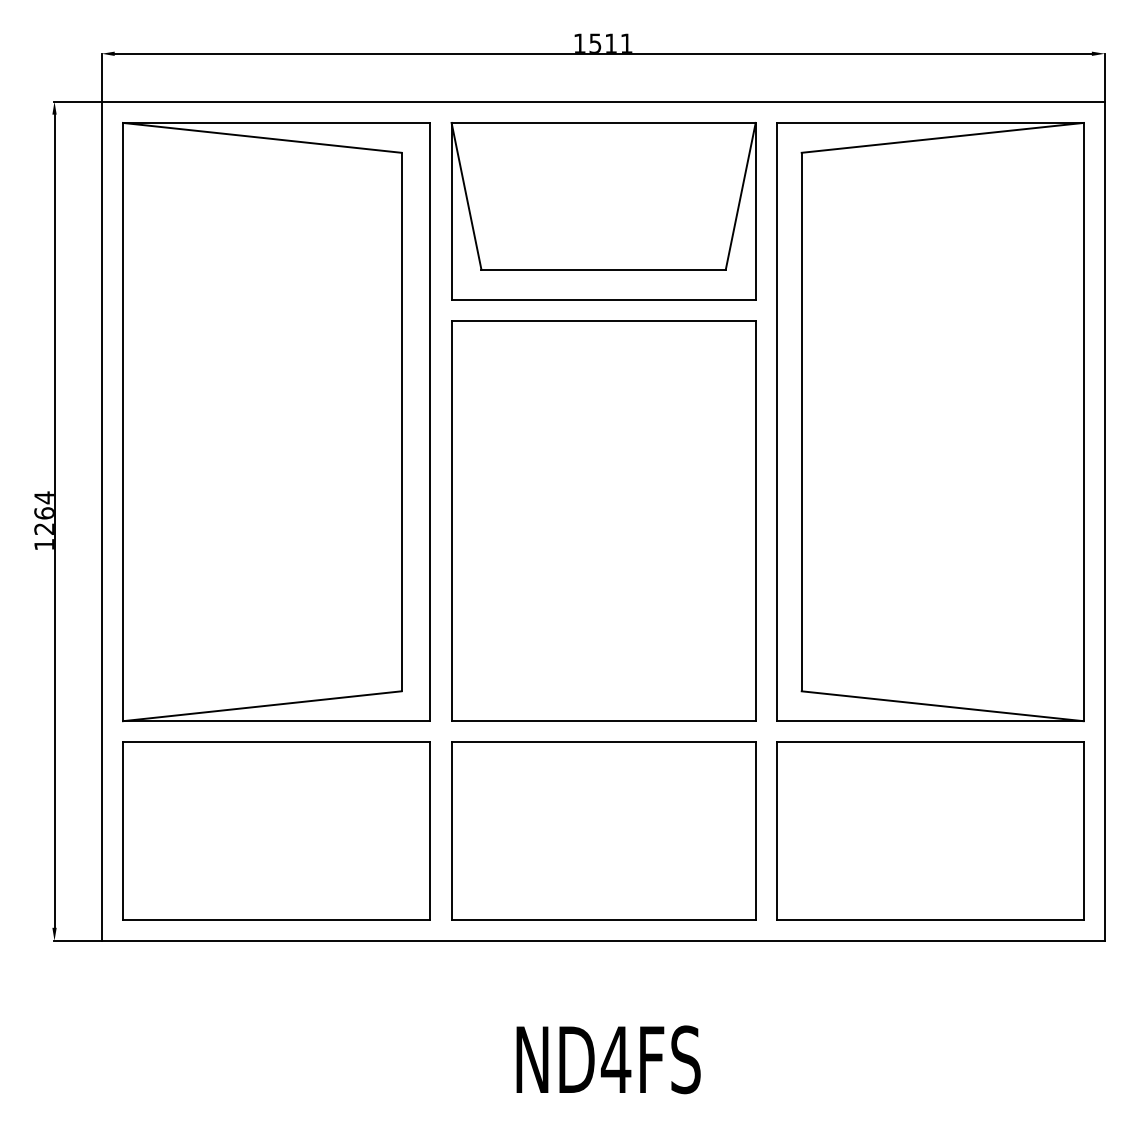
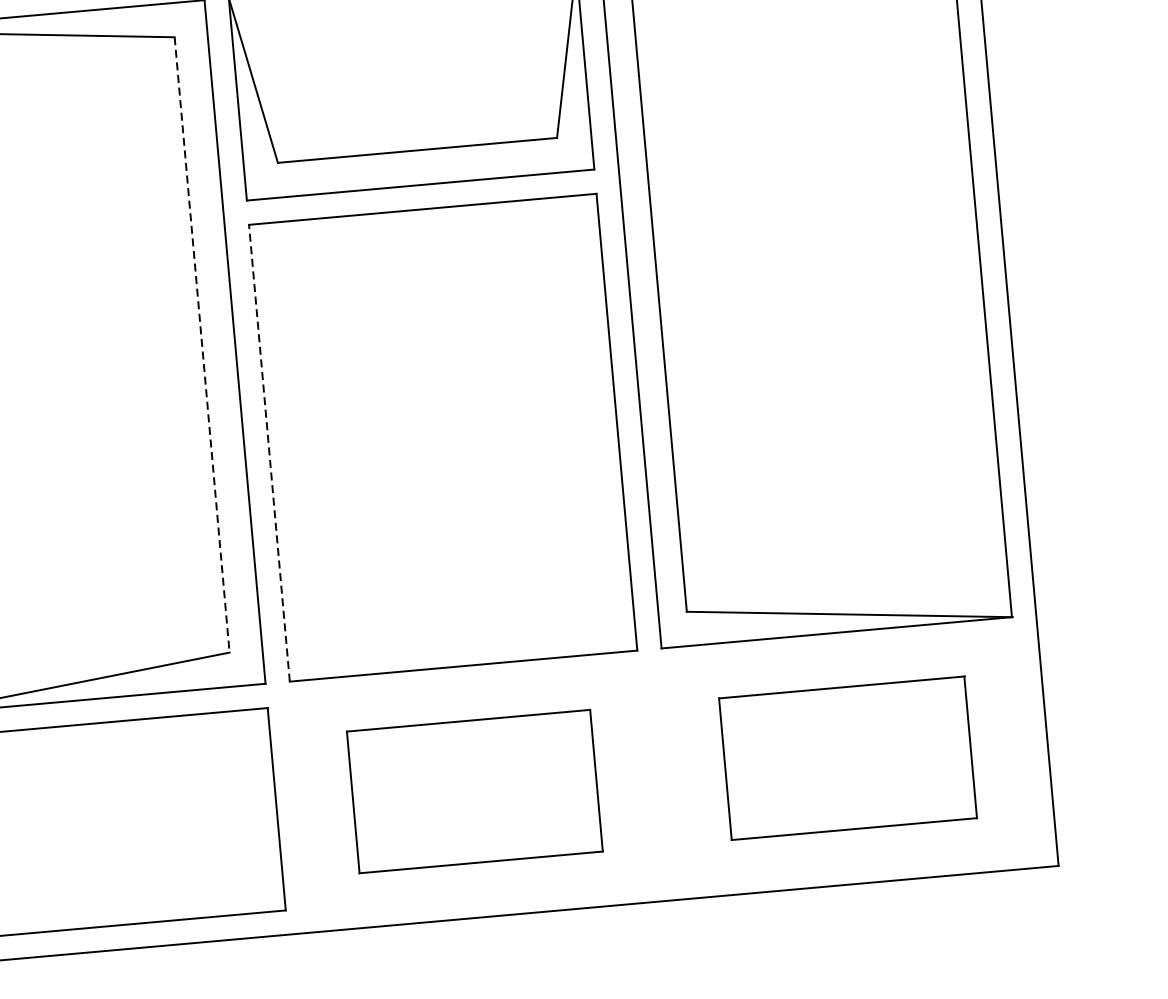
line: (401, 422) -> (202, 345), solid -> dashed
line: (451, 521) -> (269, 453), solid -> dashed
part: (603, 830) -> (474, 791), size x0.7
part: (930, 830) -> (848, 757), size x0.7

